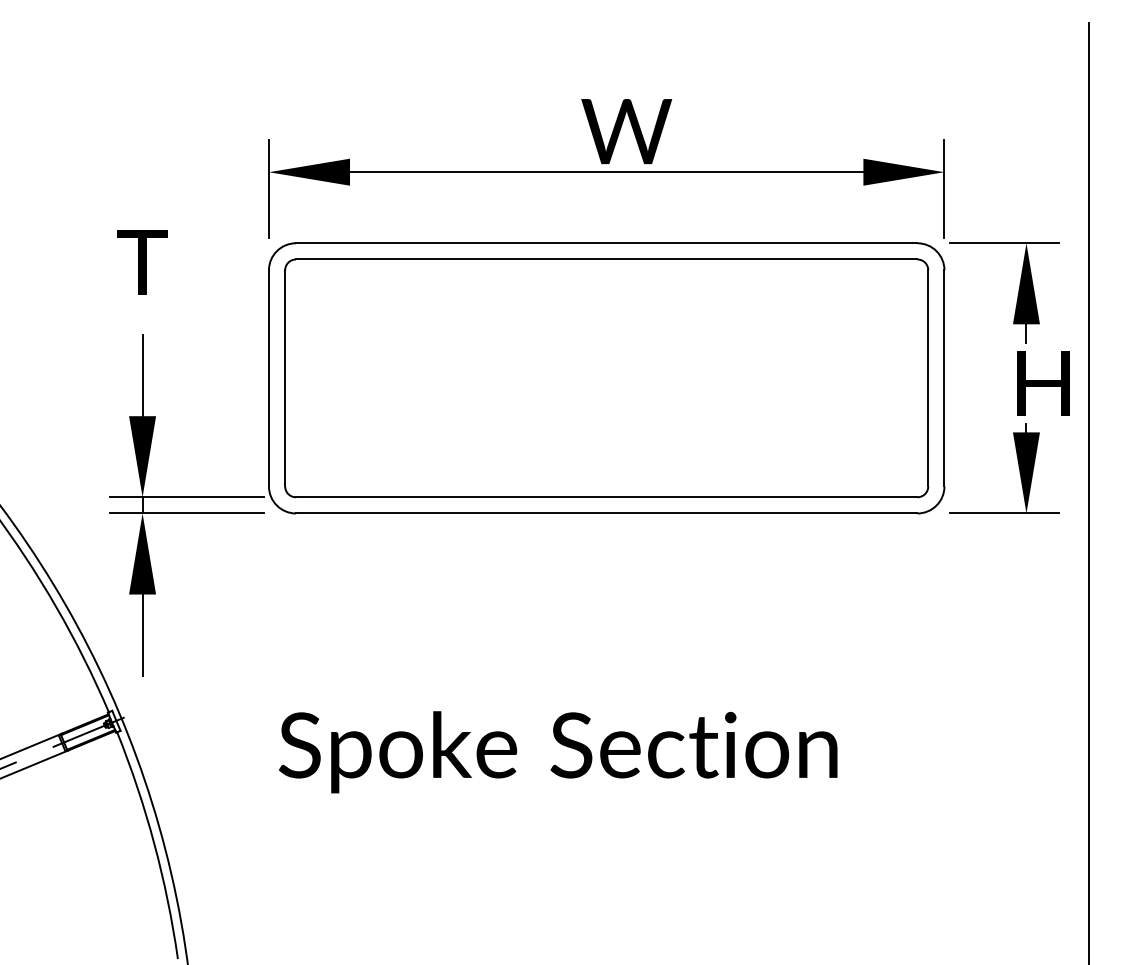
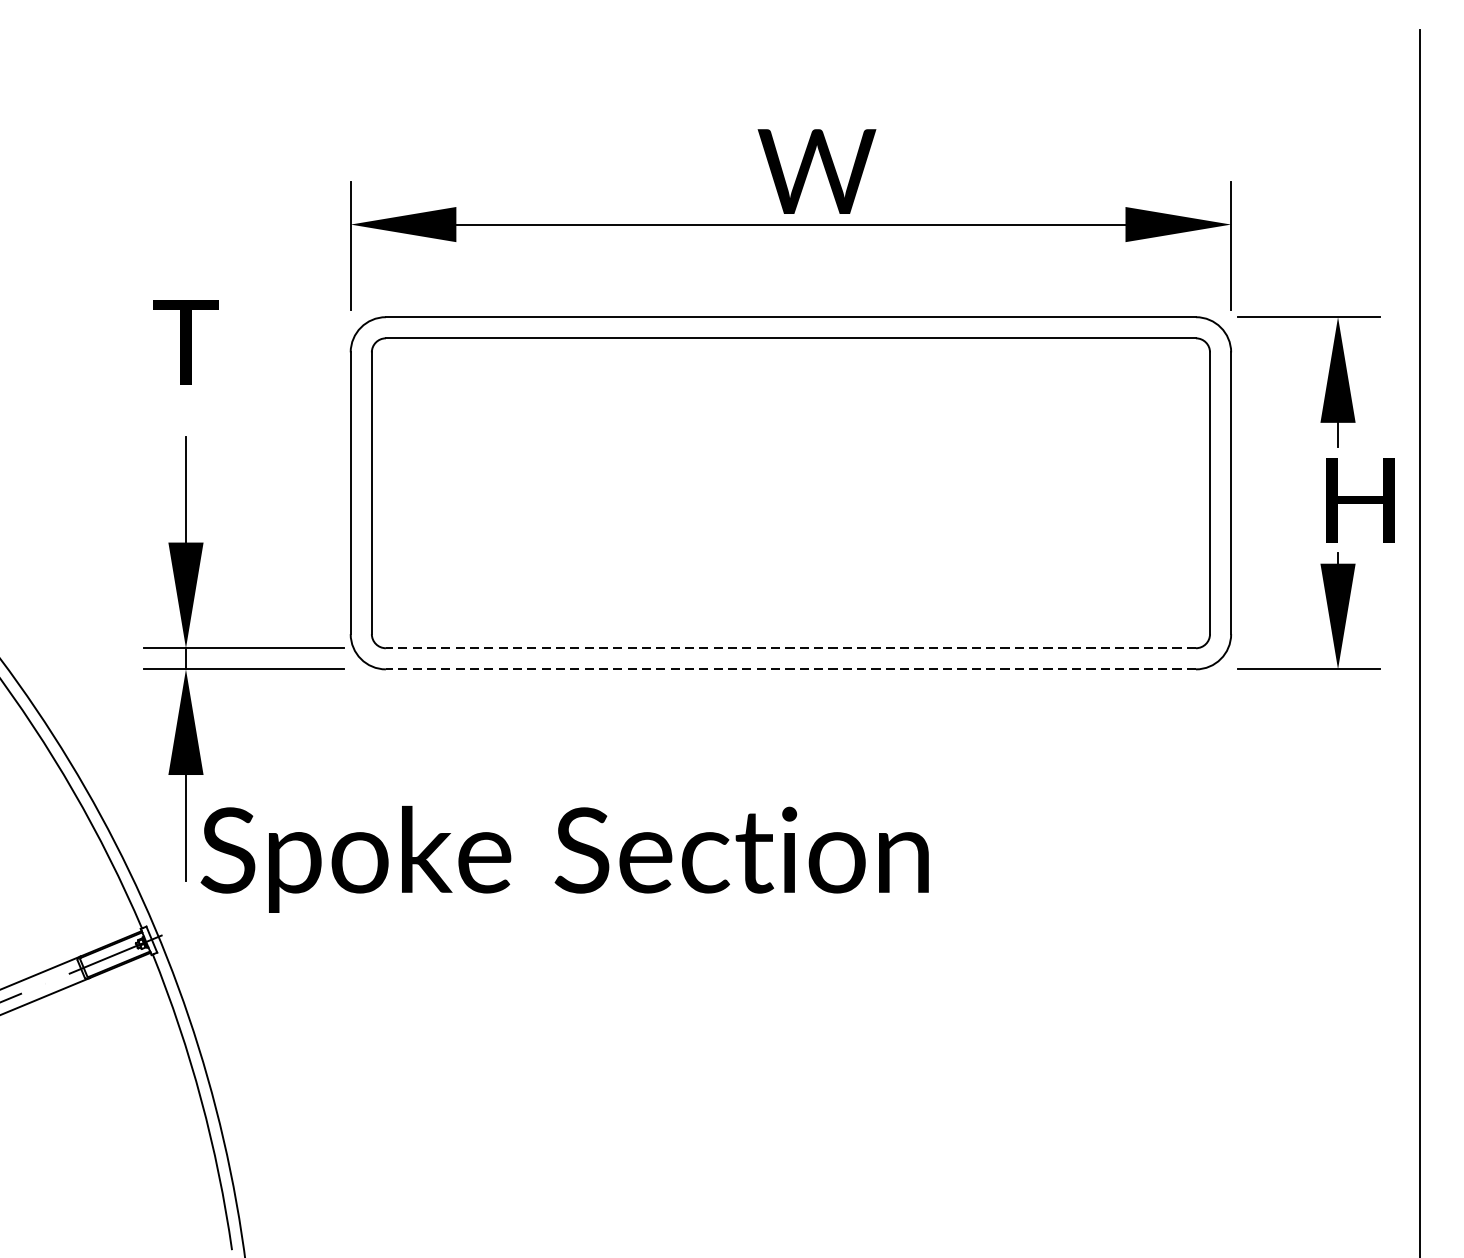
line: (606, 497) -> (790, 648), solid -> dashed
line: (606, 513) -> (790, 669), solid -> dashed
text: (558, 752) -> (565, 859), moved

